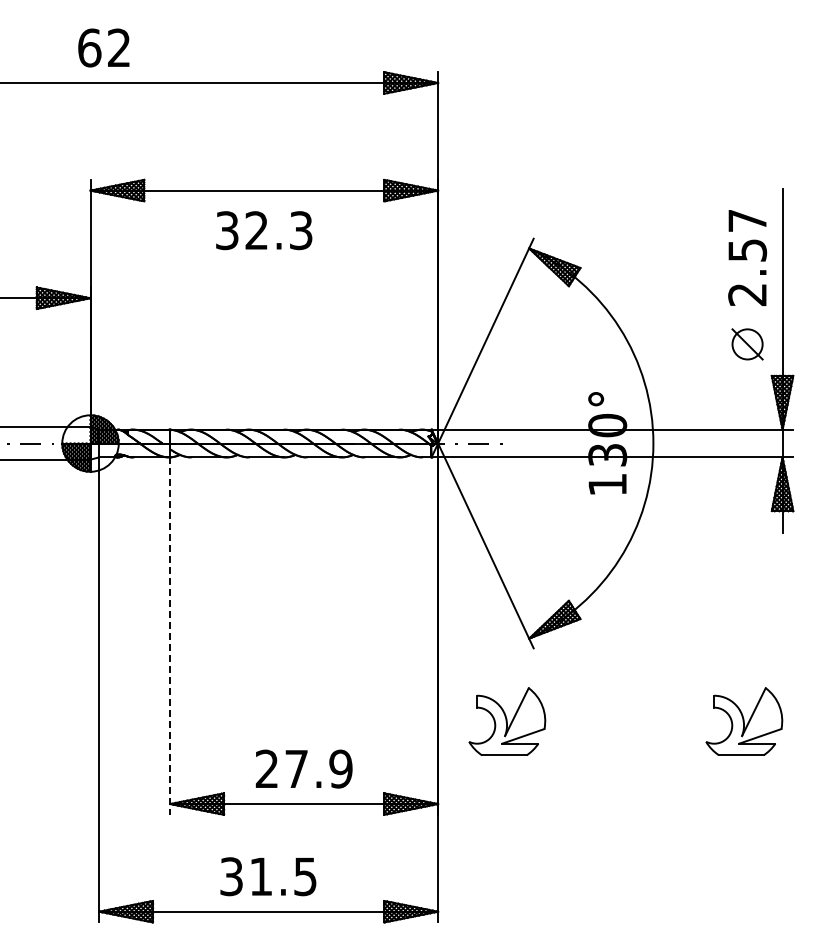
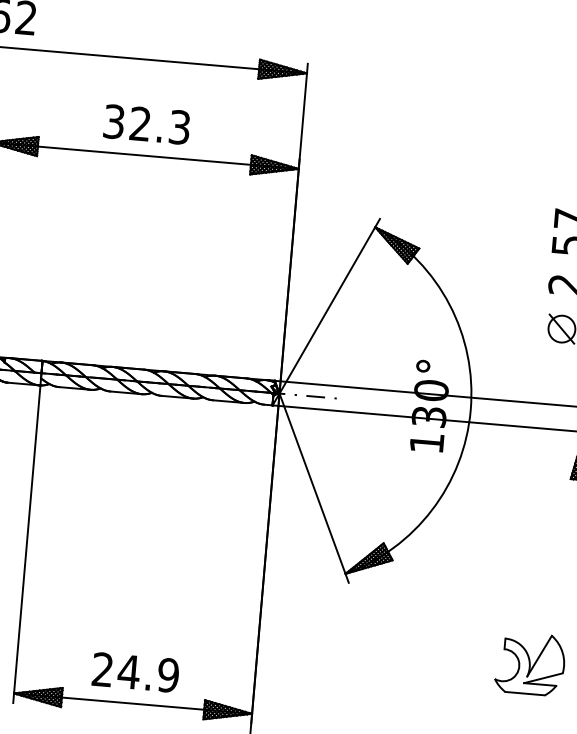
text: (264, 230) -> (147, 124), moved
line: (170, 636) -> (27, 544), dashed -> solid
part: (507, 721) -> (319, 645), removed
text: (296, 768) -> (128, 671), 27.9 -> 24.9

